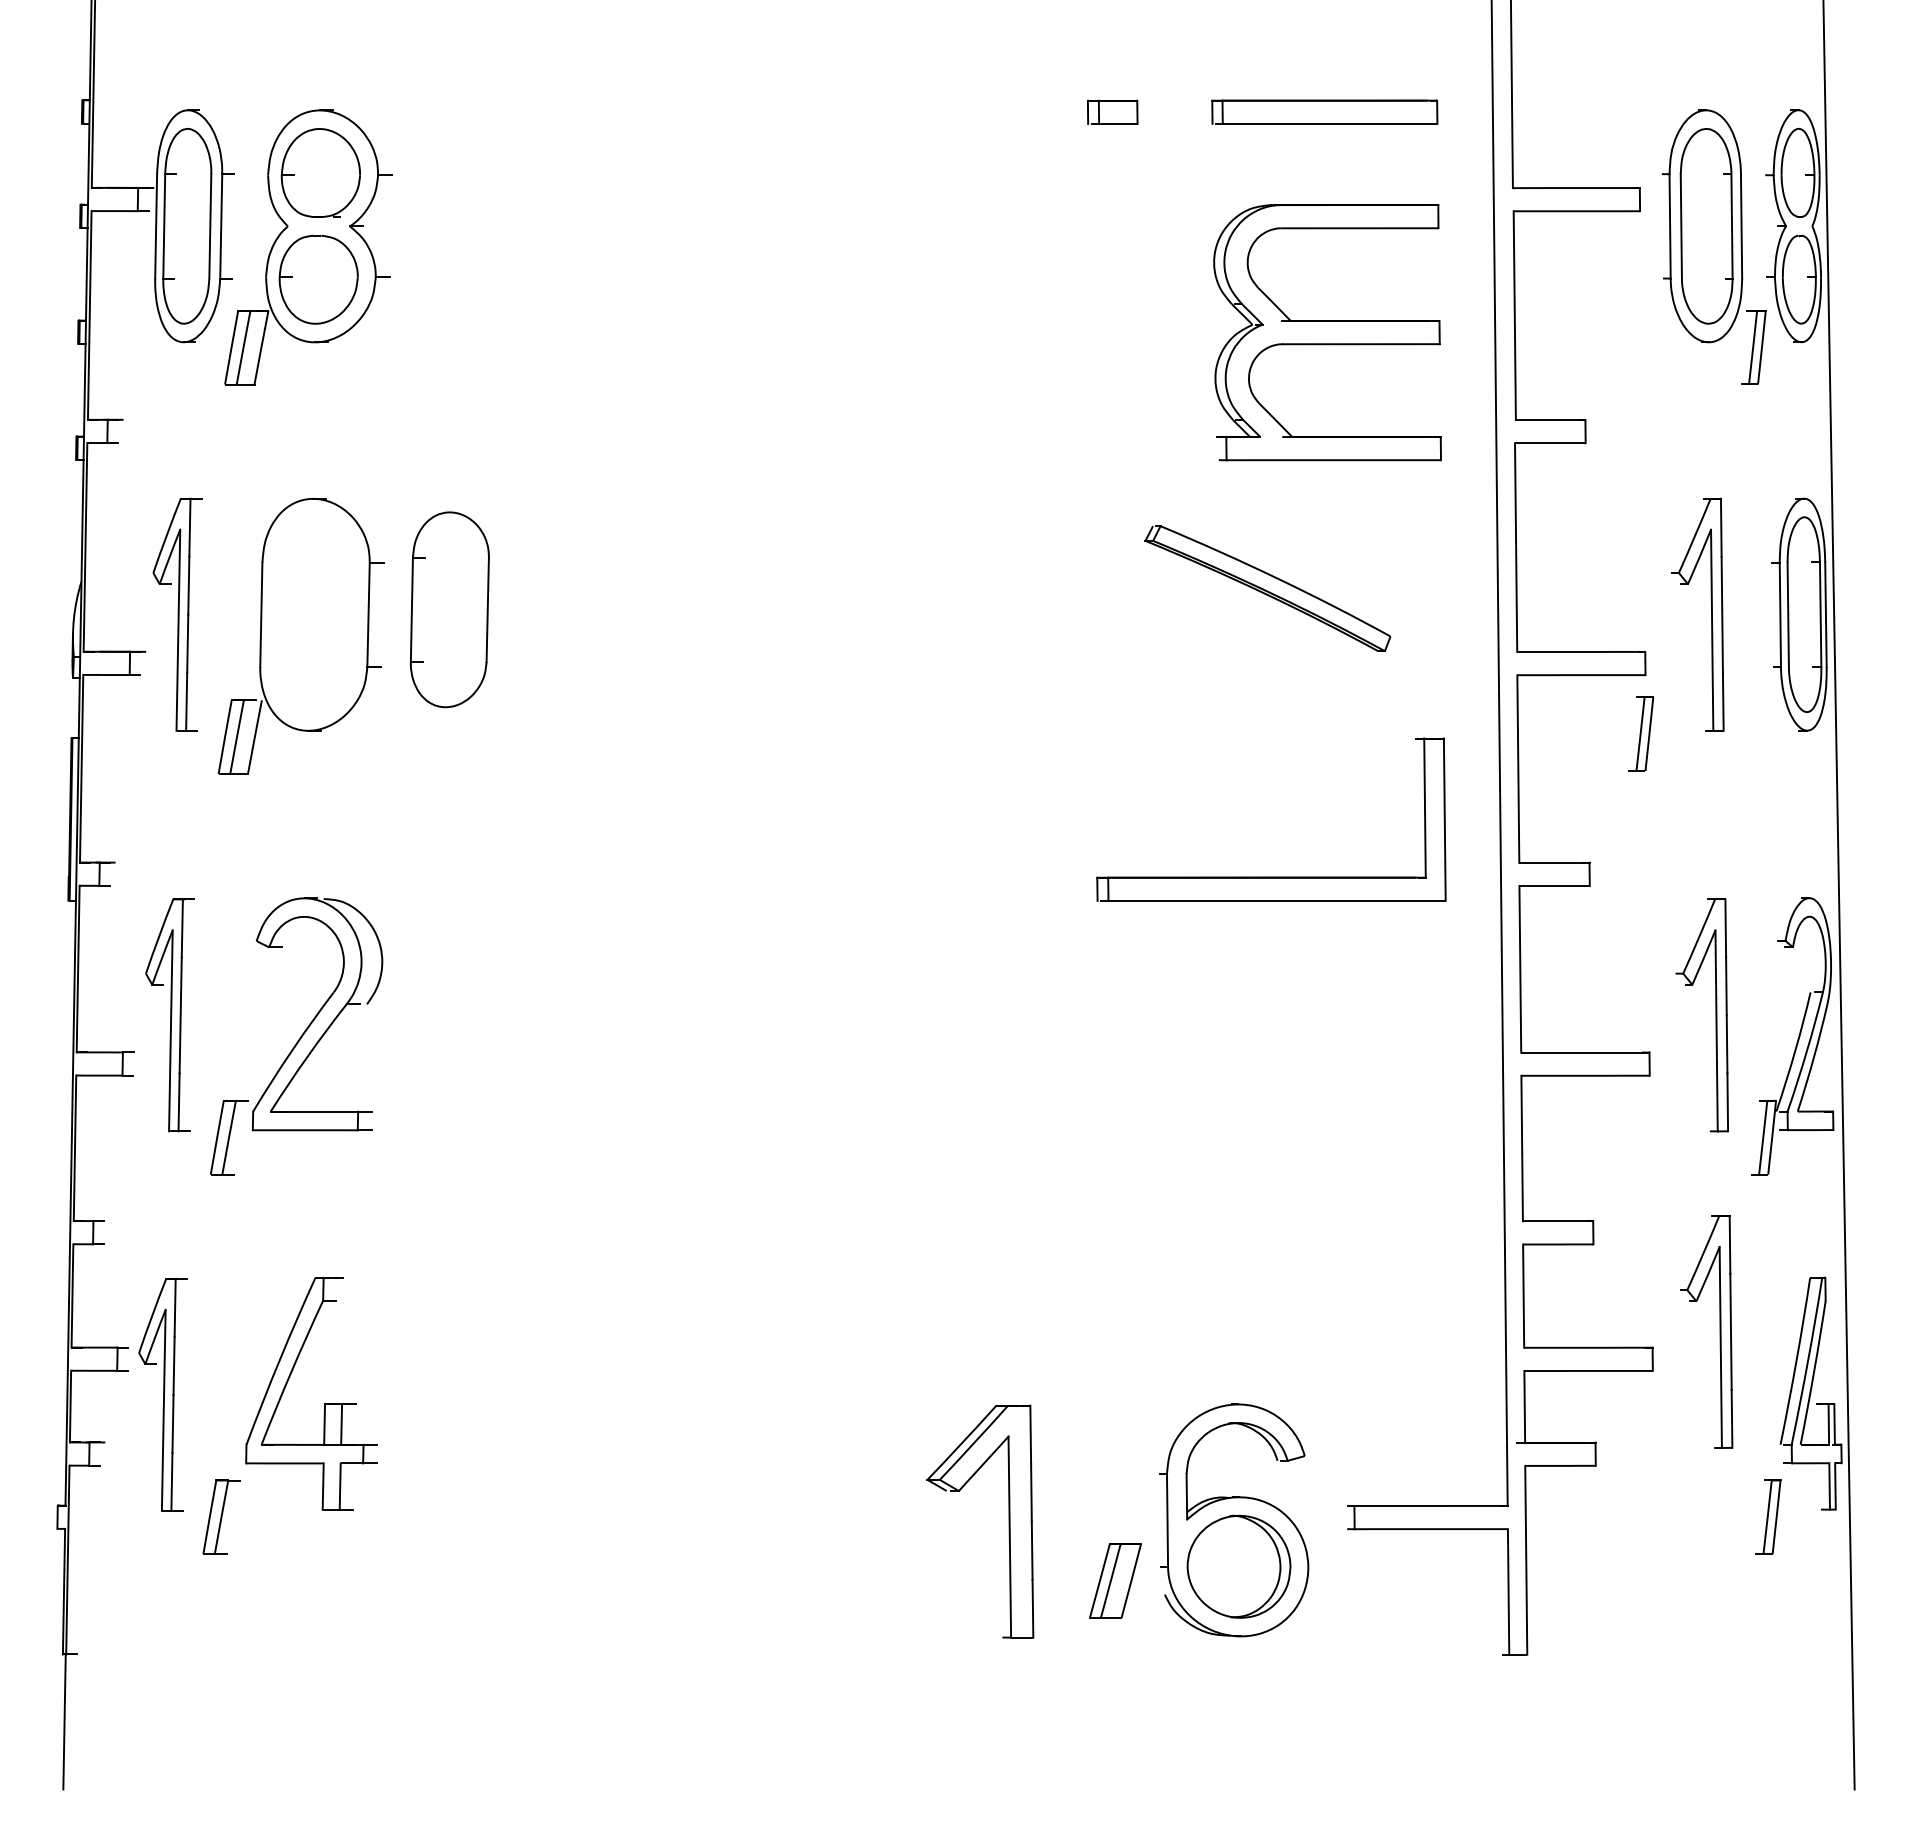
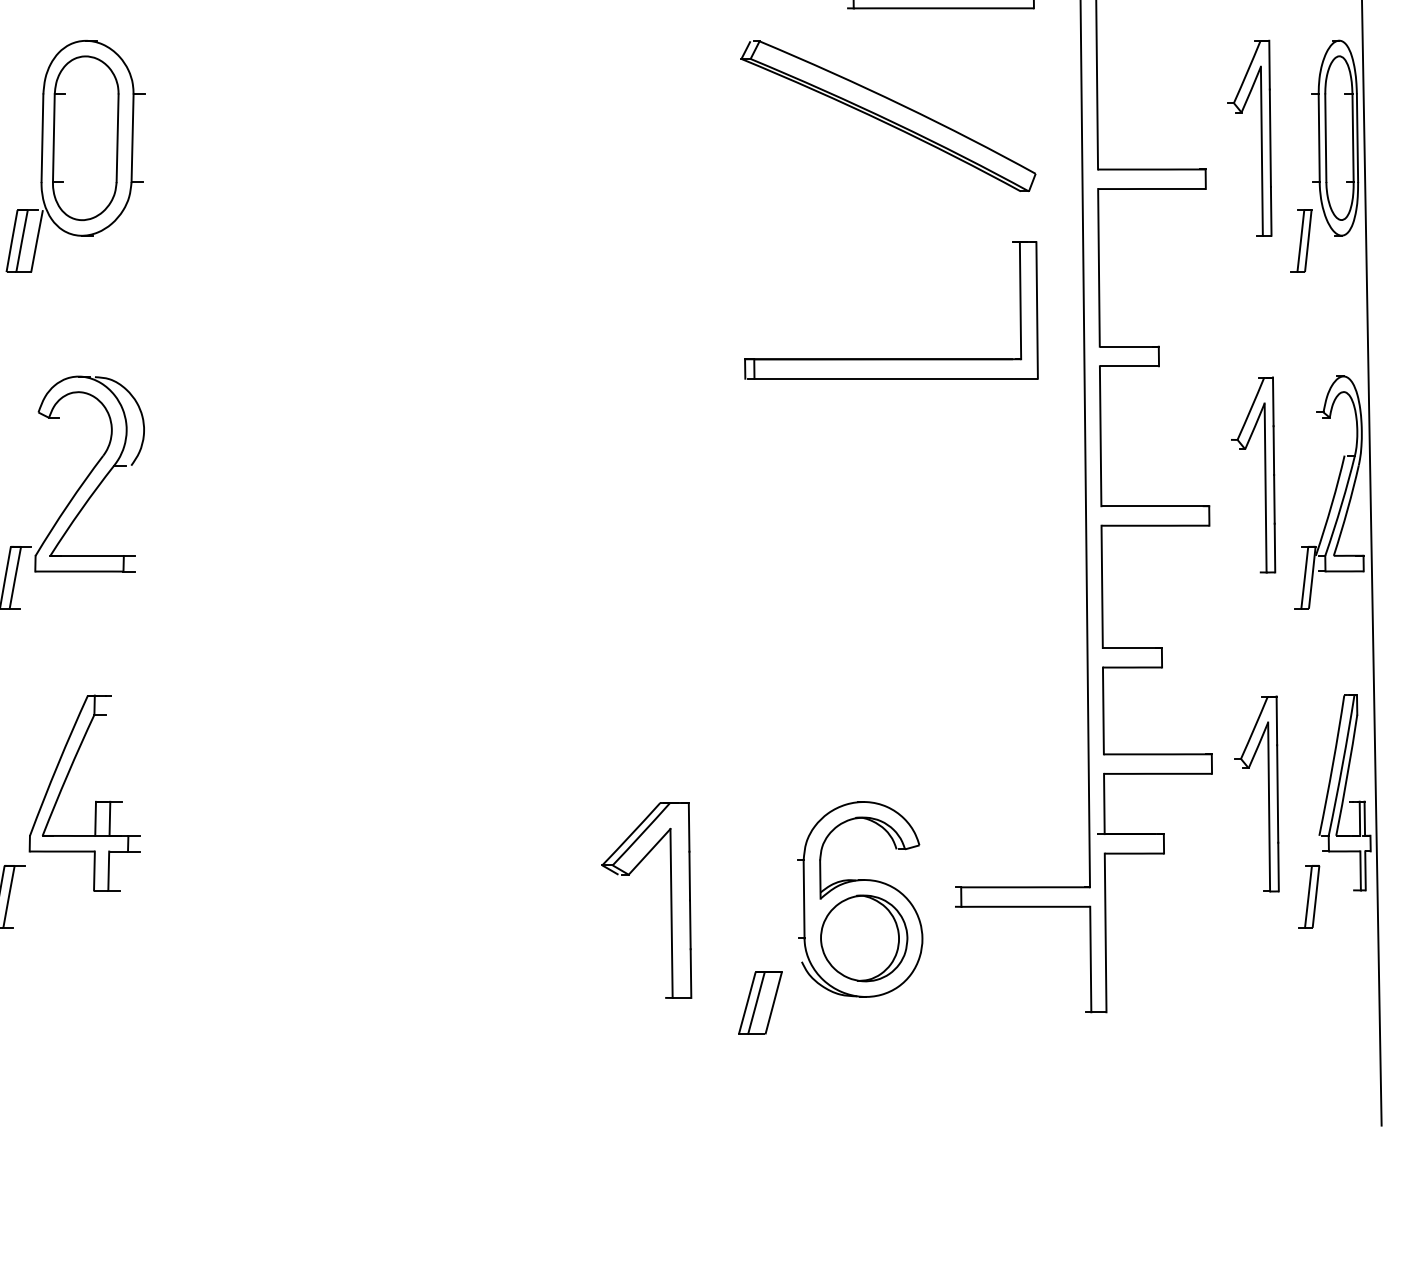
part: (1267, 588) -> (888, 116), size x1.43
part: (449, 609) -> (85, 138), moved
part: (1641, 733) -> (1301, 240), moved
part: (1719, 1331) -> (1268, 793), moved
part: (1115, 1580) -> (760, 1002), moved

